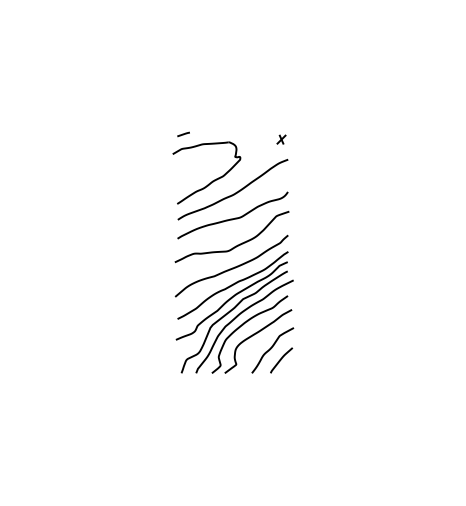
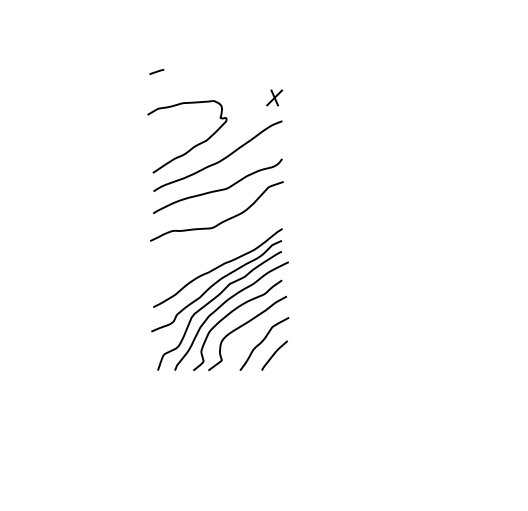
line: (183, 134) -> (156, 71), moved
part: (281, 139) -> (274, 97), size x1.6
curve: (232, 267) -> (217, 247), removed

